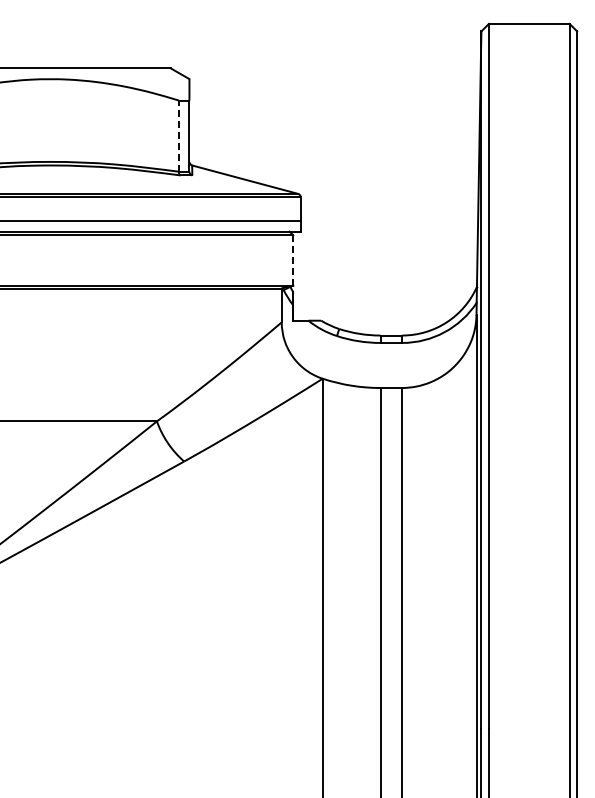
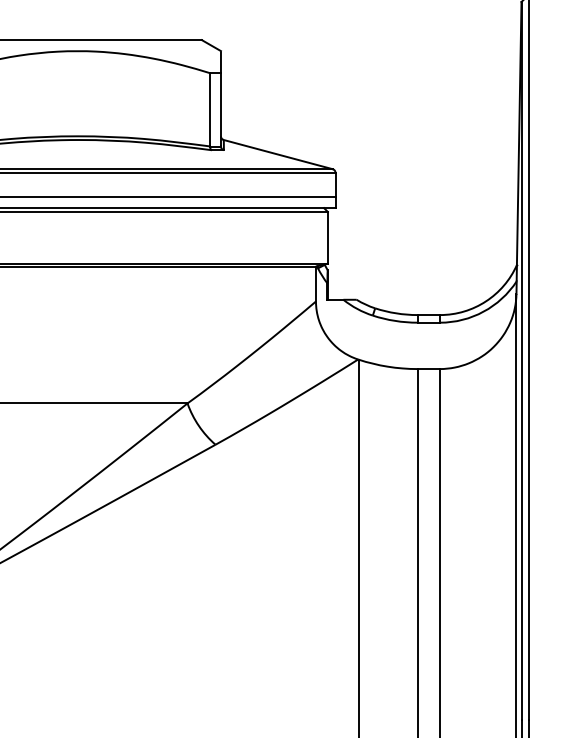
line: (178, 136) -> (209, 110), dashed -> solid
line: (293, 260) -> (328, 237), dashed -> solid

